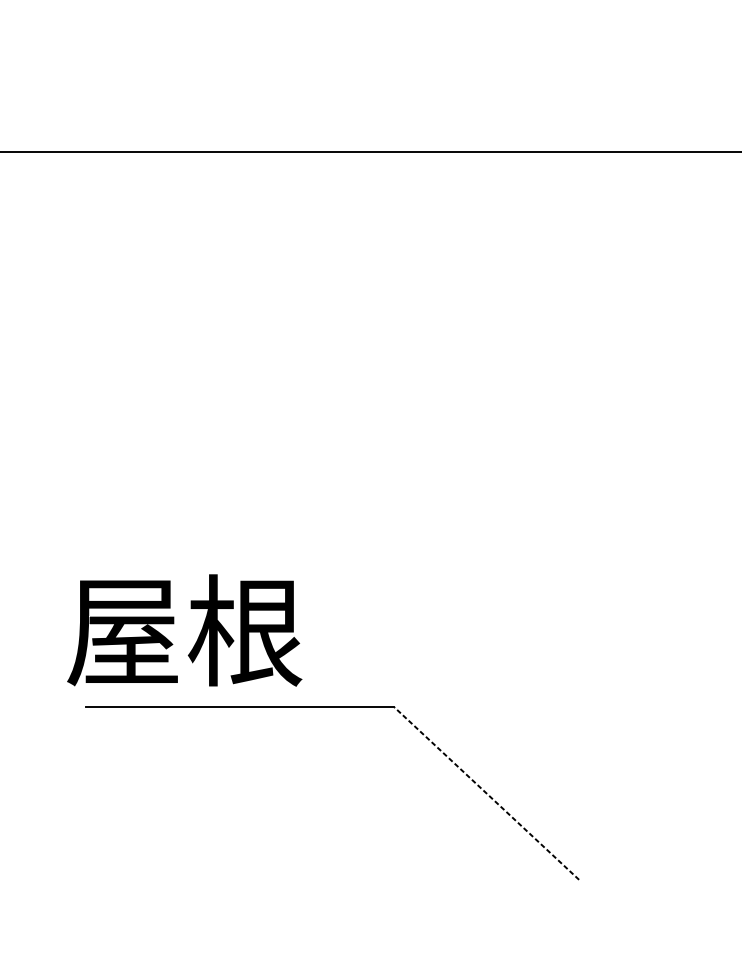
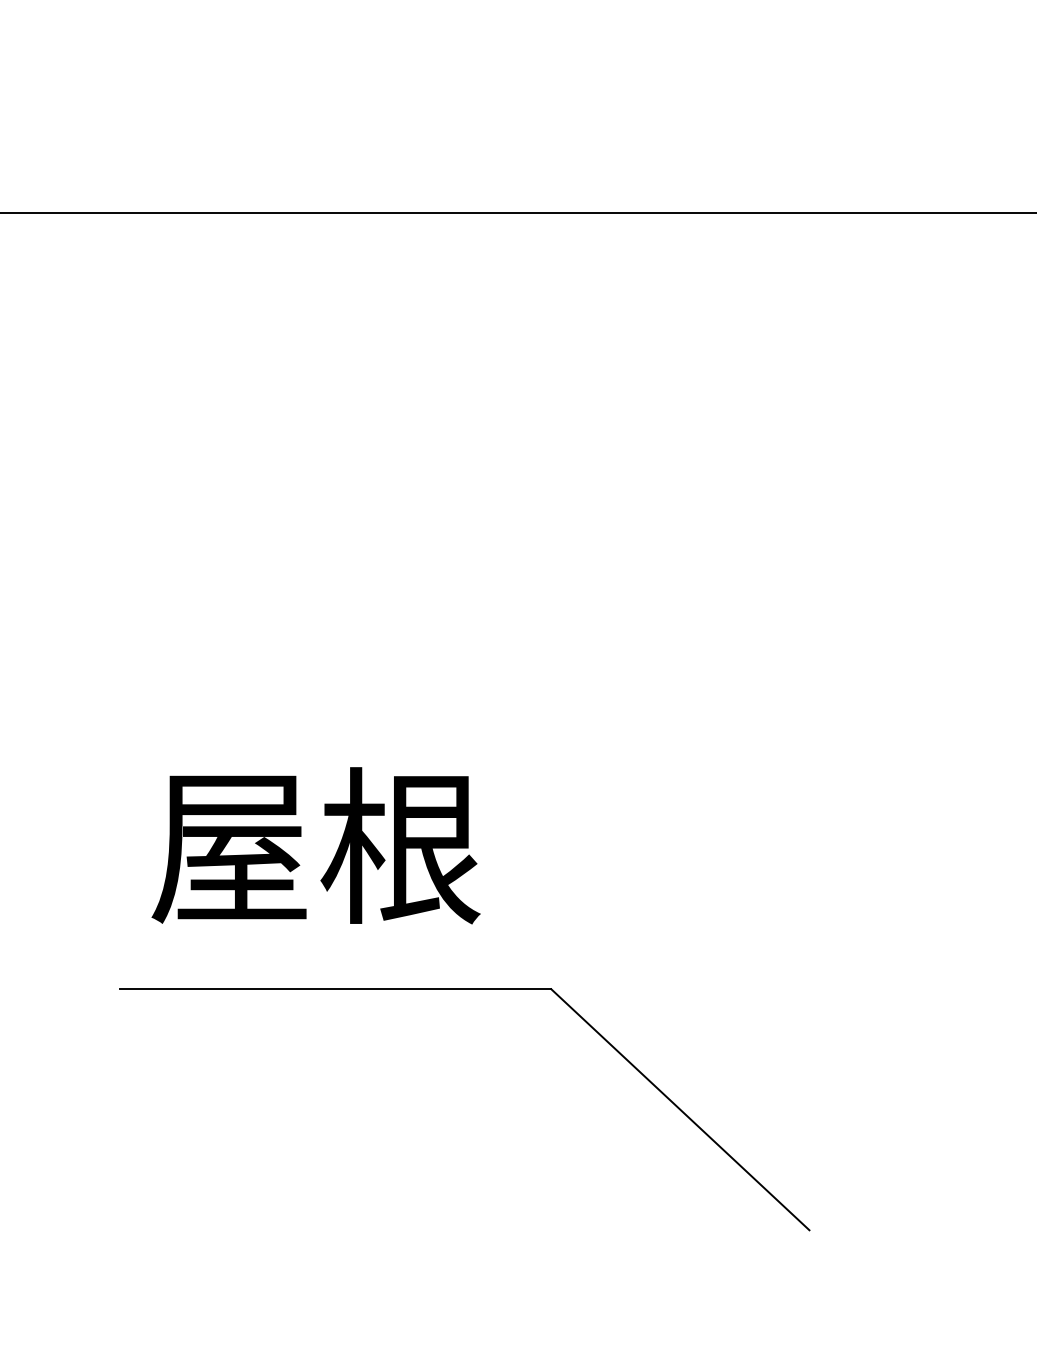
text: (184, 630) -> (315, 845), moved
line: (486, 793) -> (680, 1109), dashed -> solid

